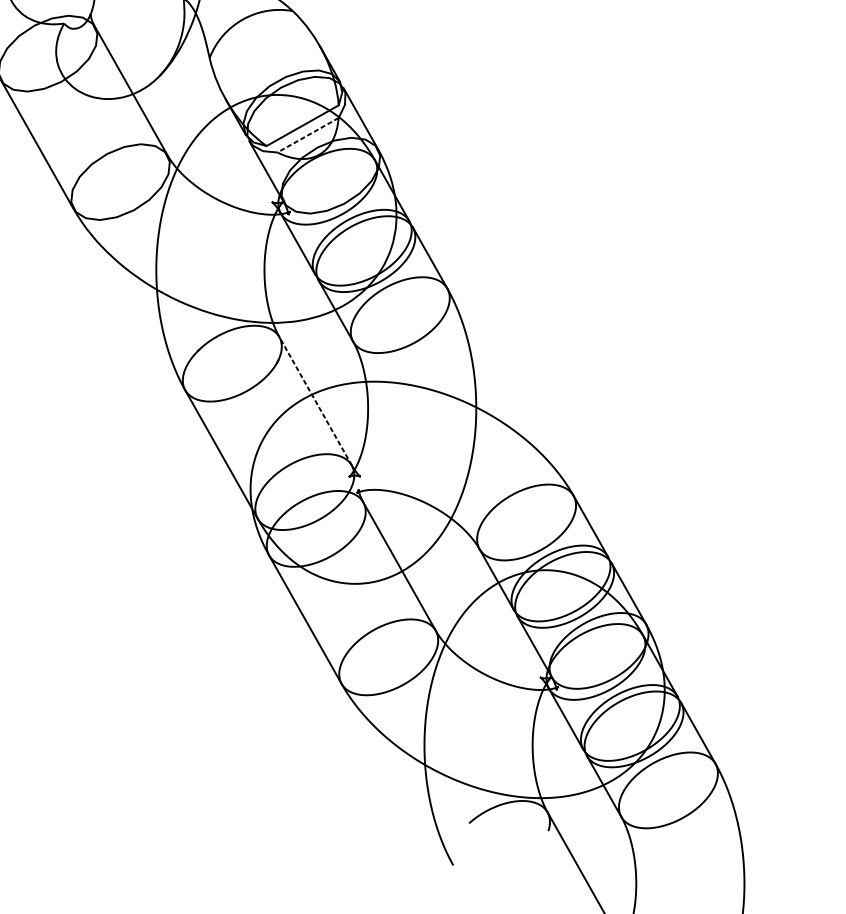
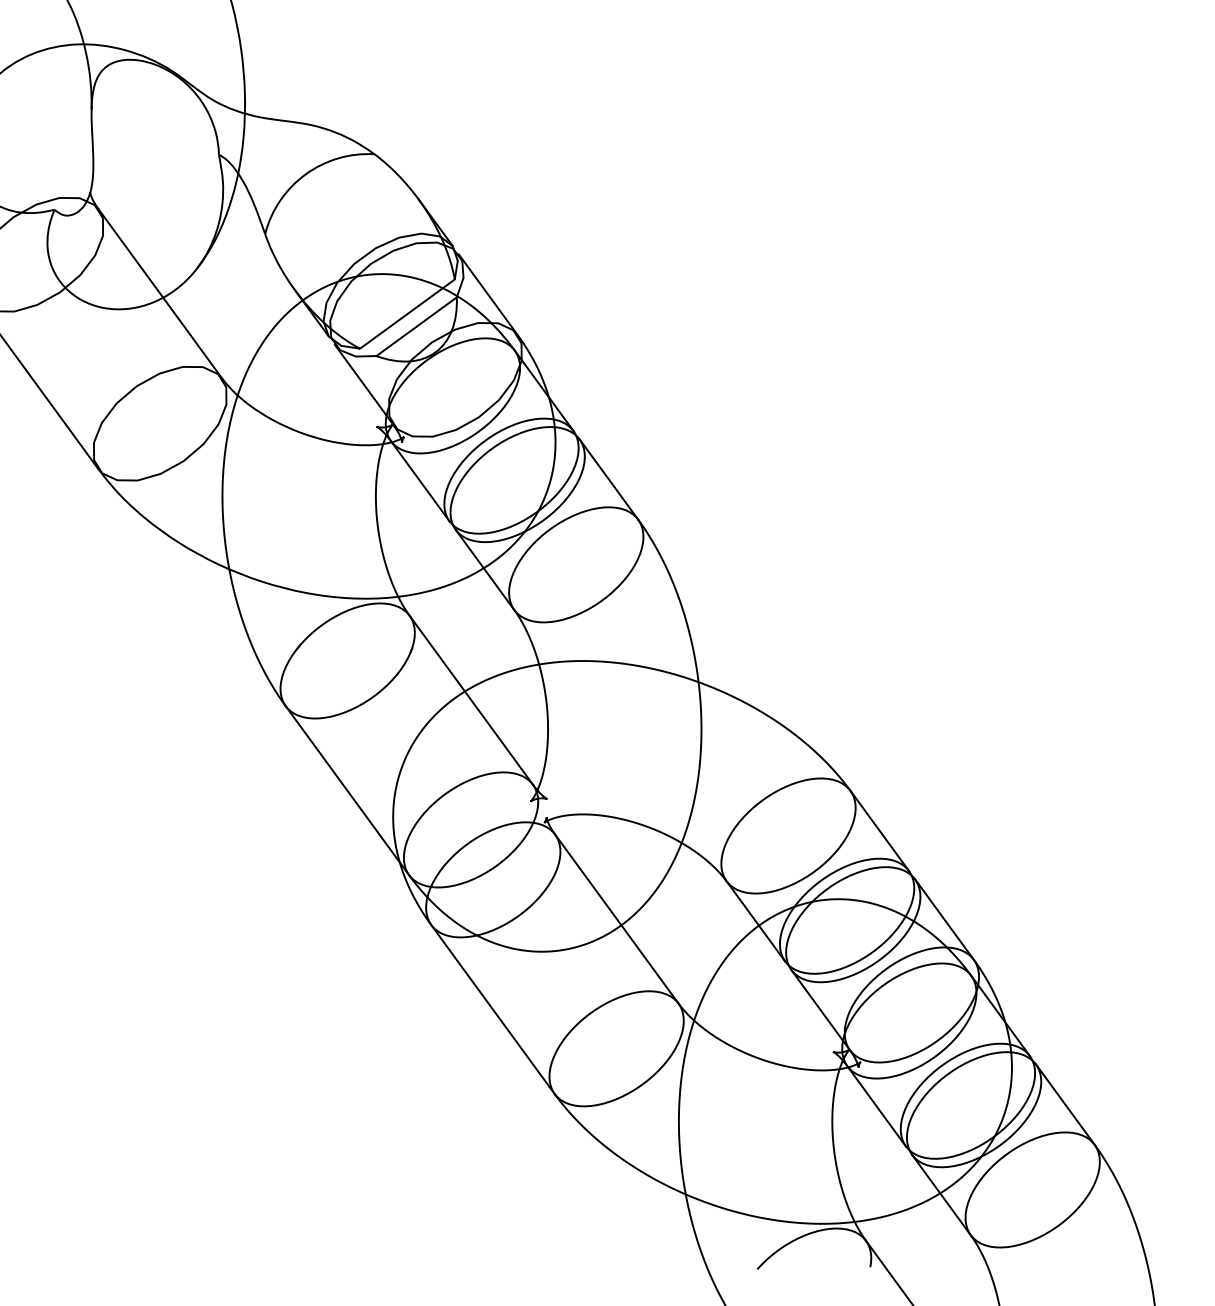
line: (308, 135) -> (416, 326), dashed -> solid
line: (315, 401) -> (471, 700), dashed -> solid

